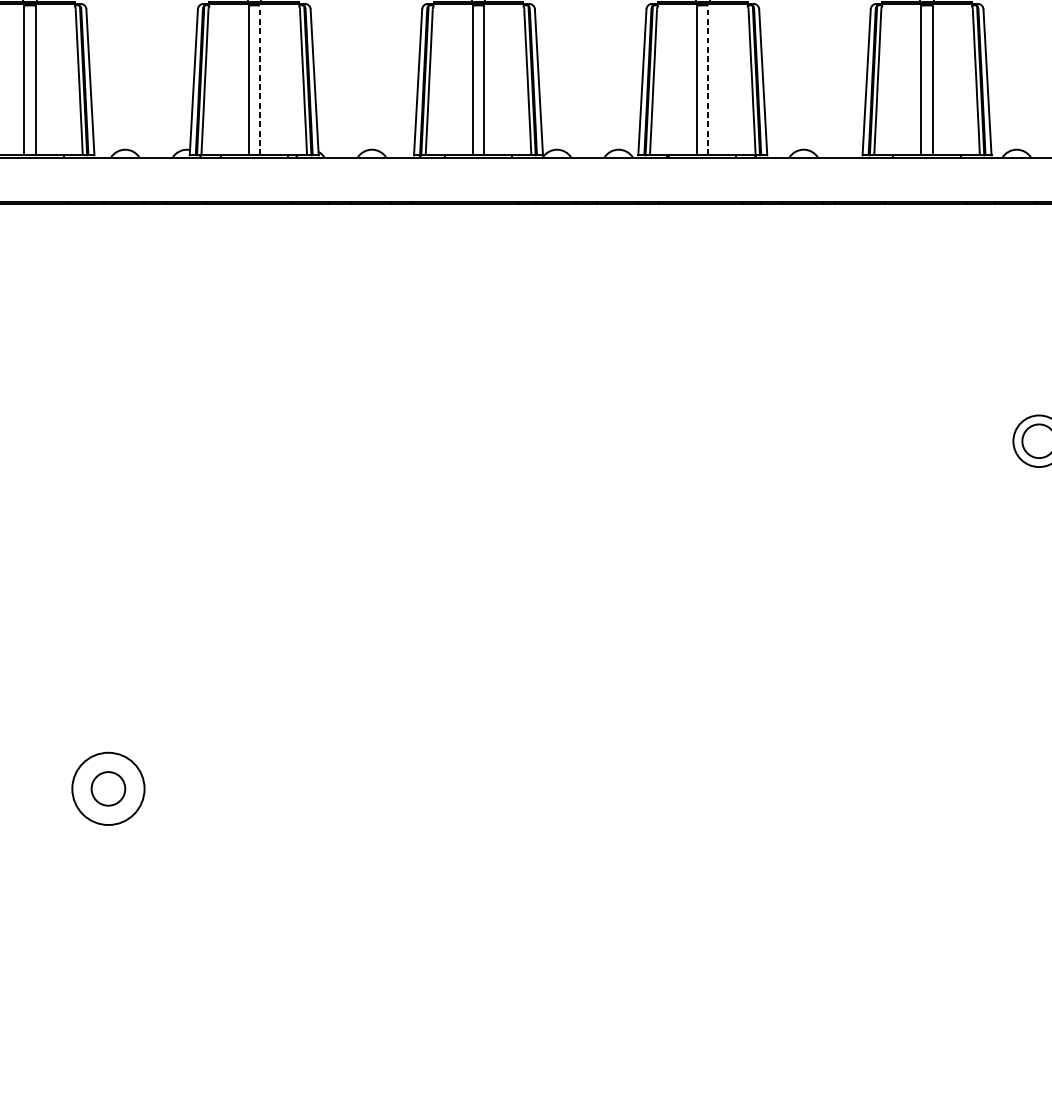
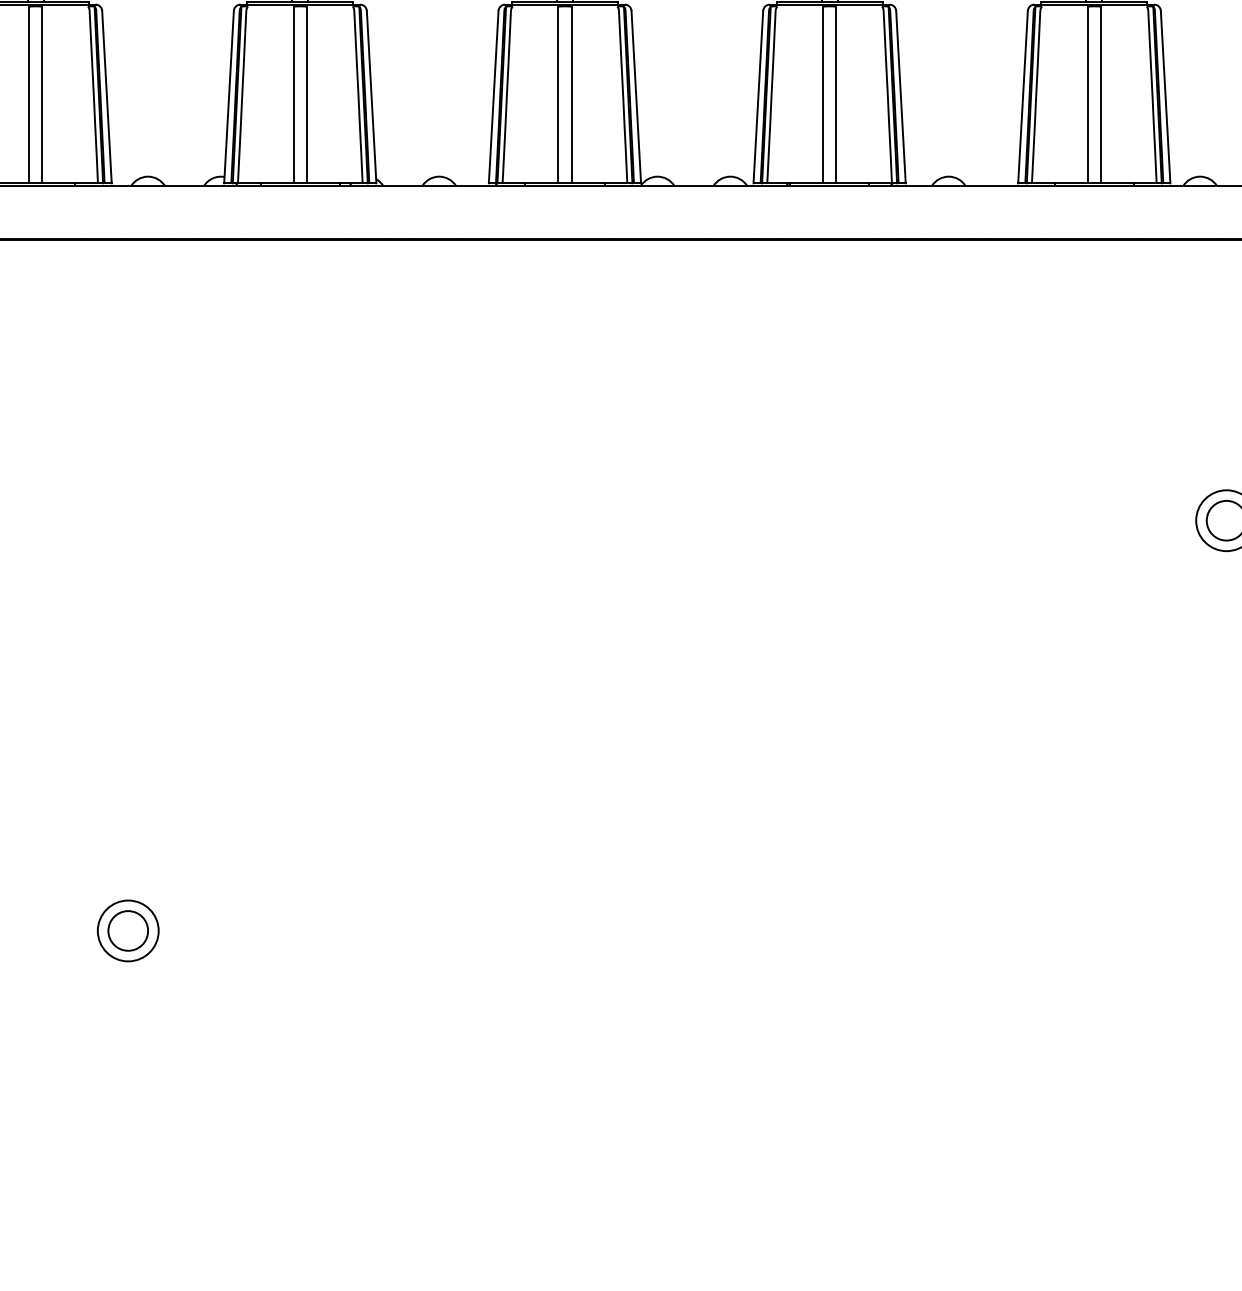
line: (259, 80) -> (306, 94), dashed -> solid
line: (708, 80) -> (836, 94), dashed -> solid
circle: (107, 788) -> (127, 930), size x0.71

